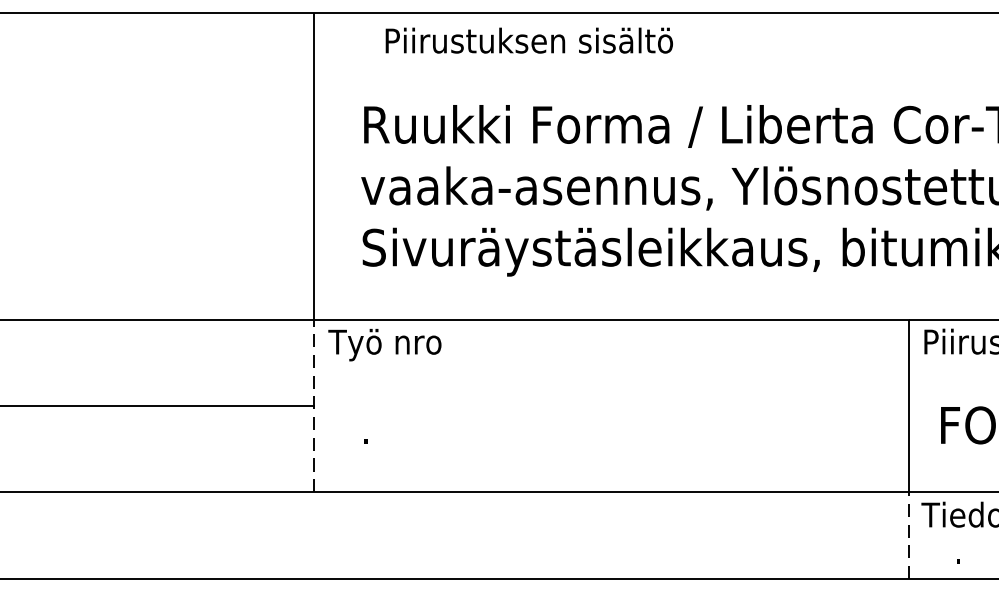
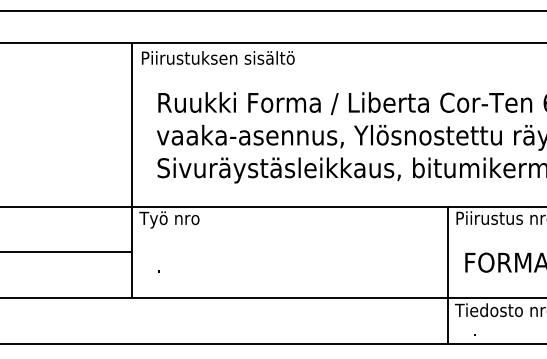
text: (529, 39) -> (218, 57), moved
line: (313, 406) -> (131, 252), dashed -> solid
line: (909, 534) -> (448, 320), dashed -> solid

